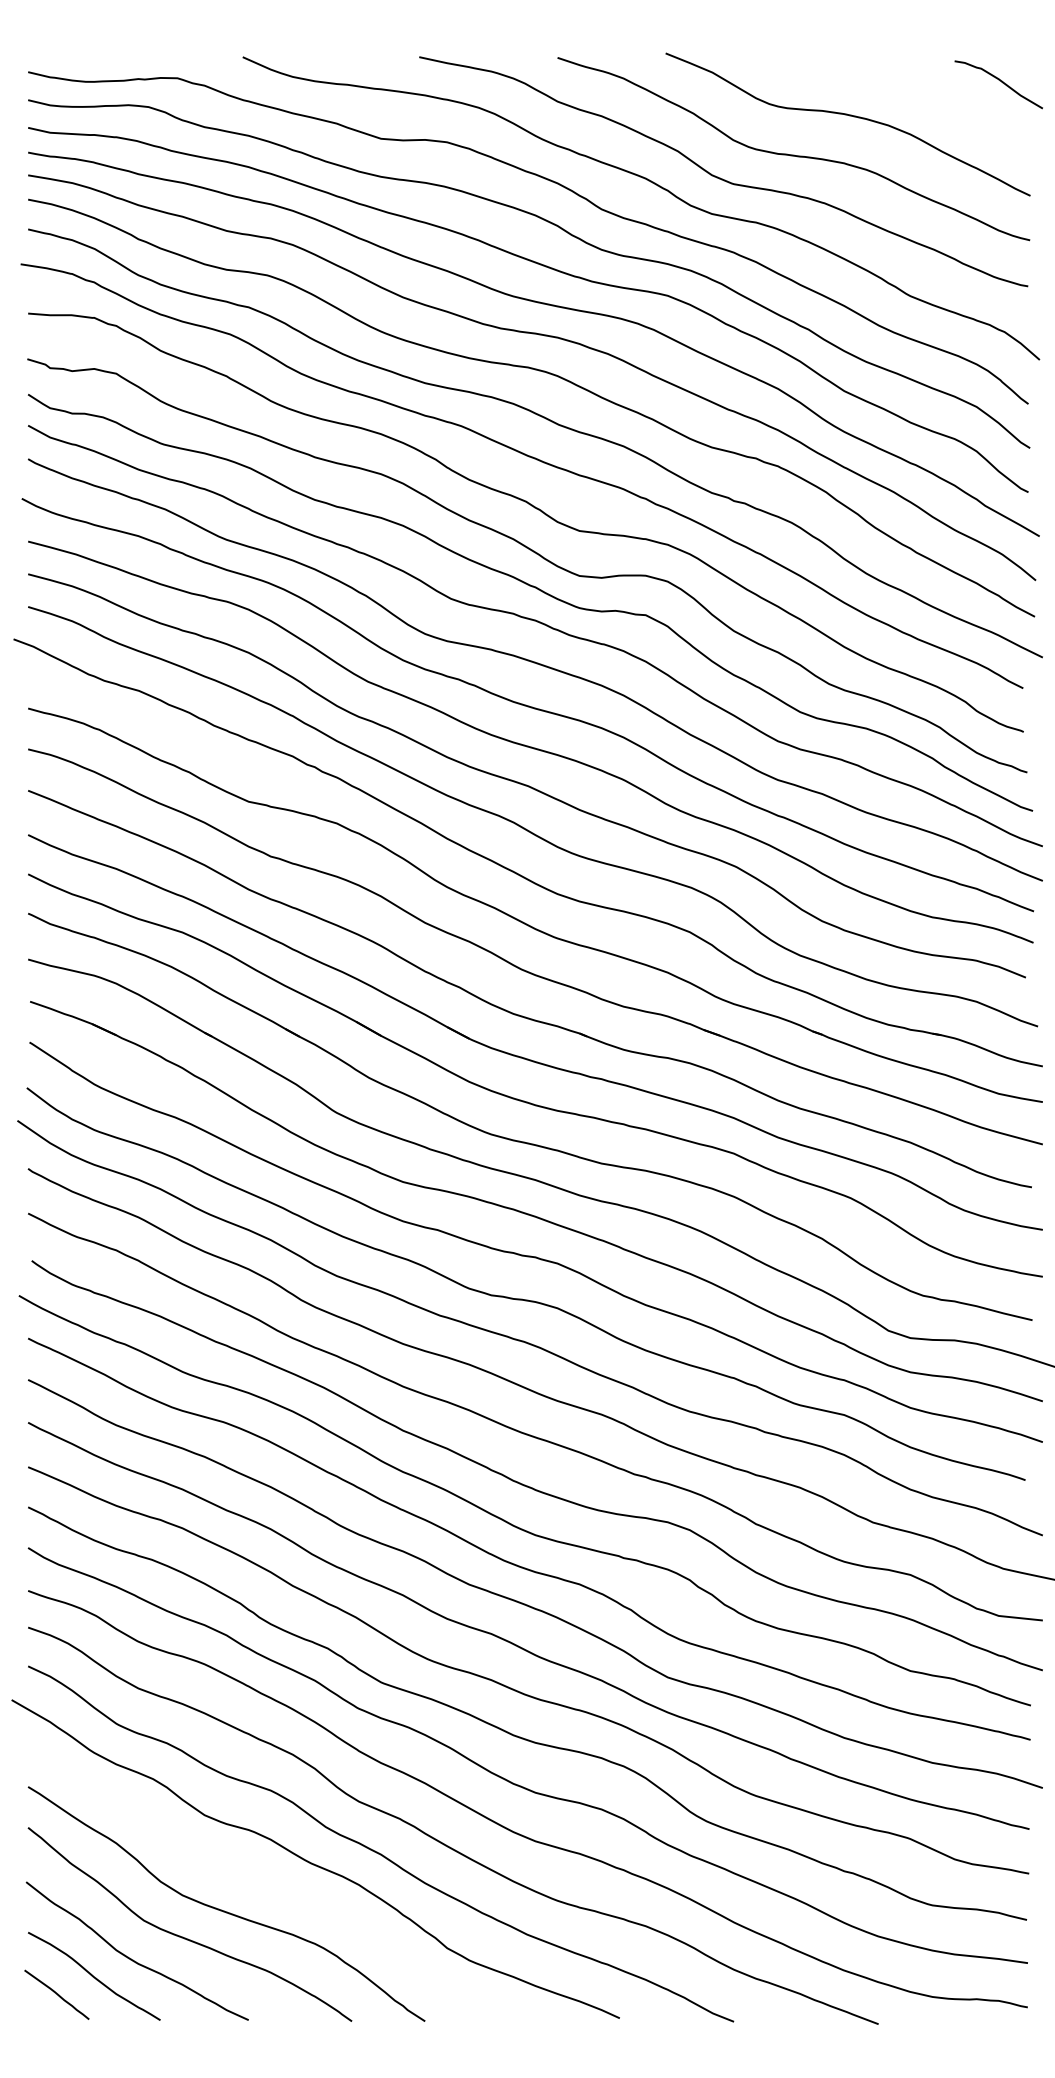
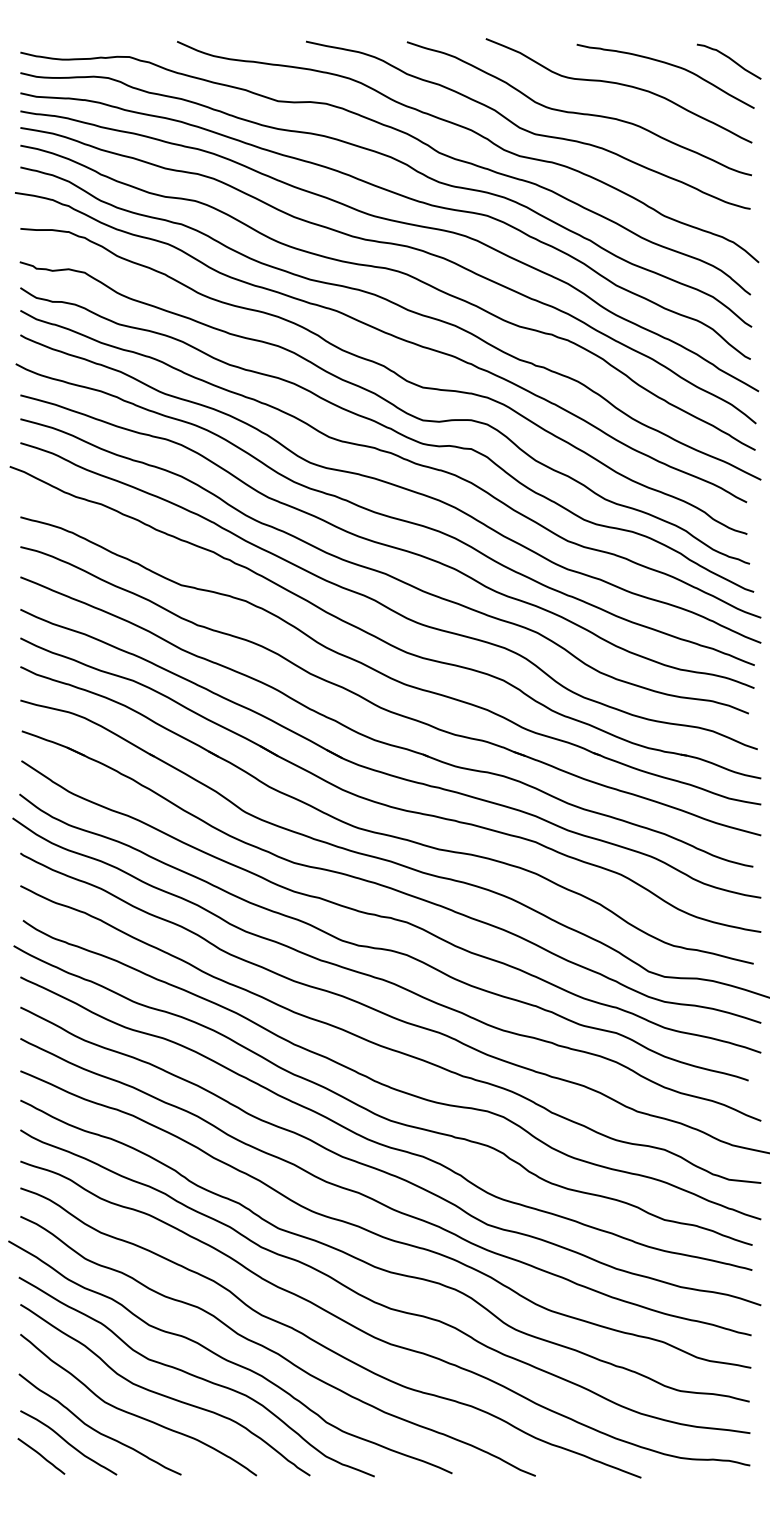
curve: (917, 89) -> (669, 65), added
curve: (269, 1885) -> (196, 1376), added

